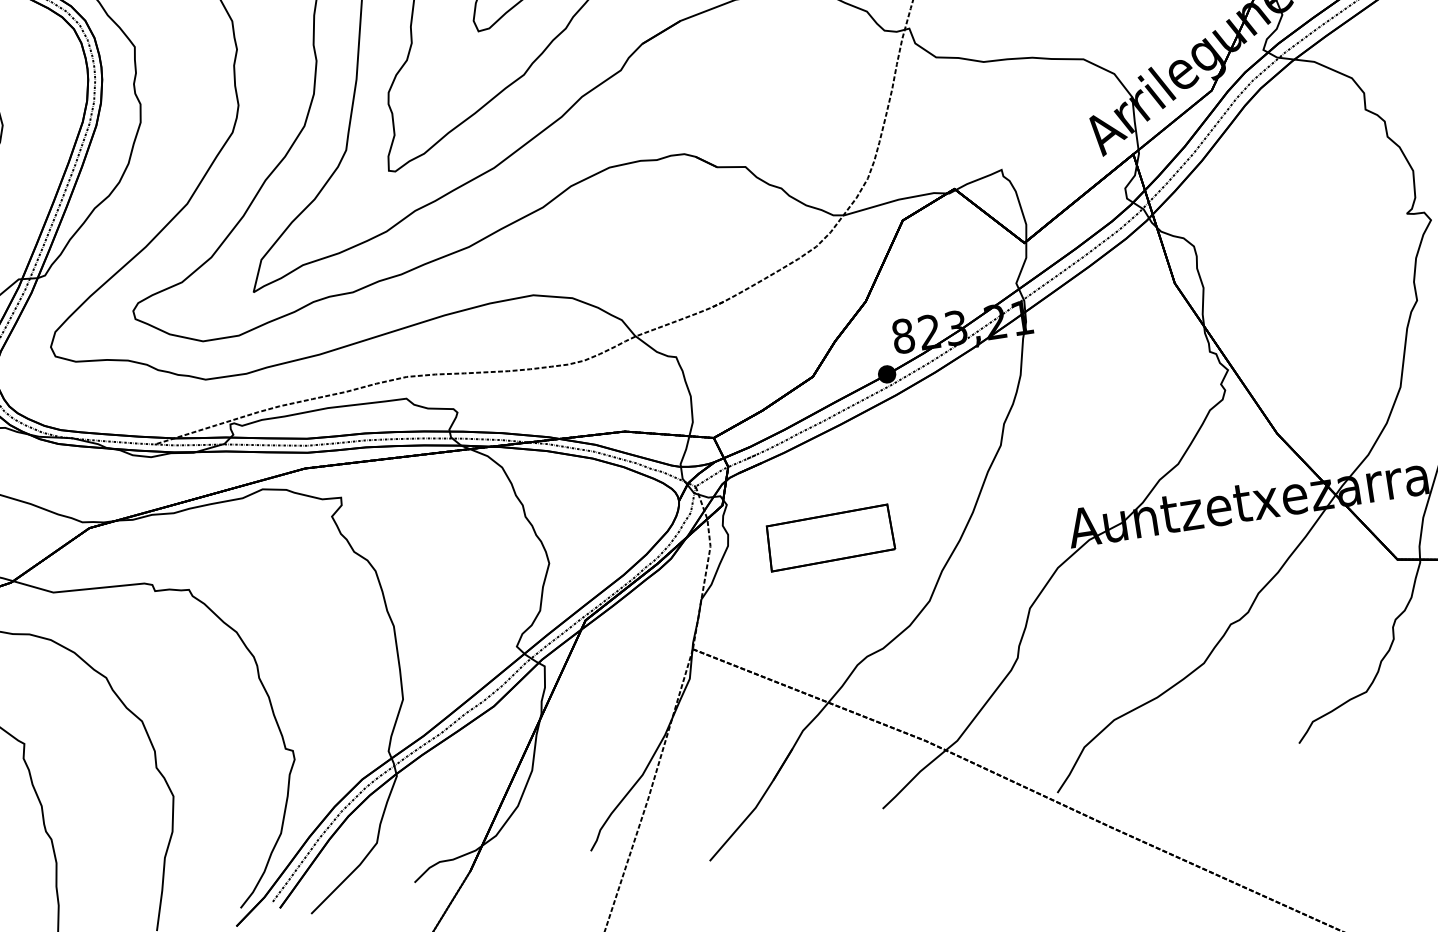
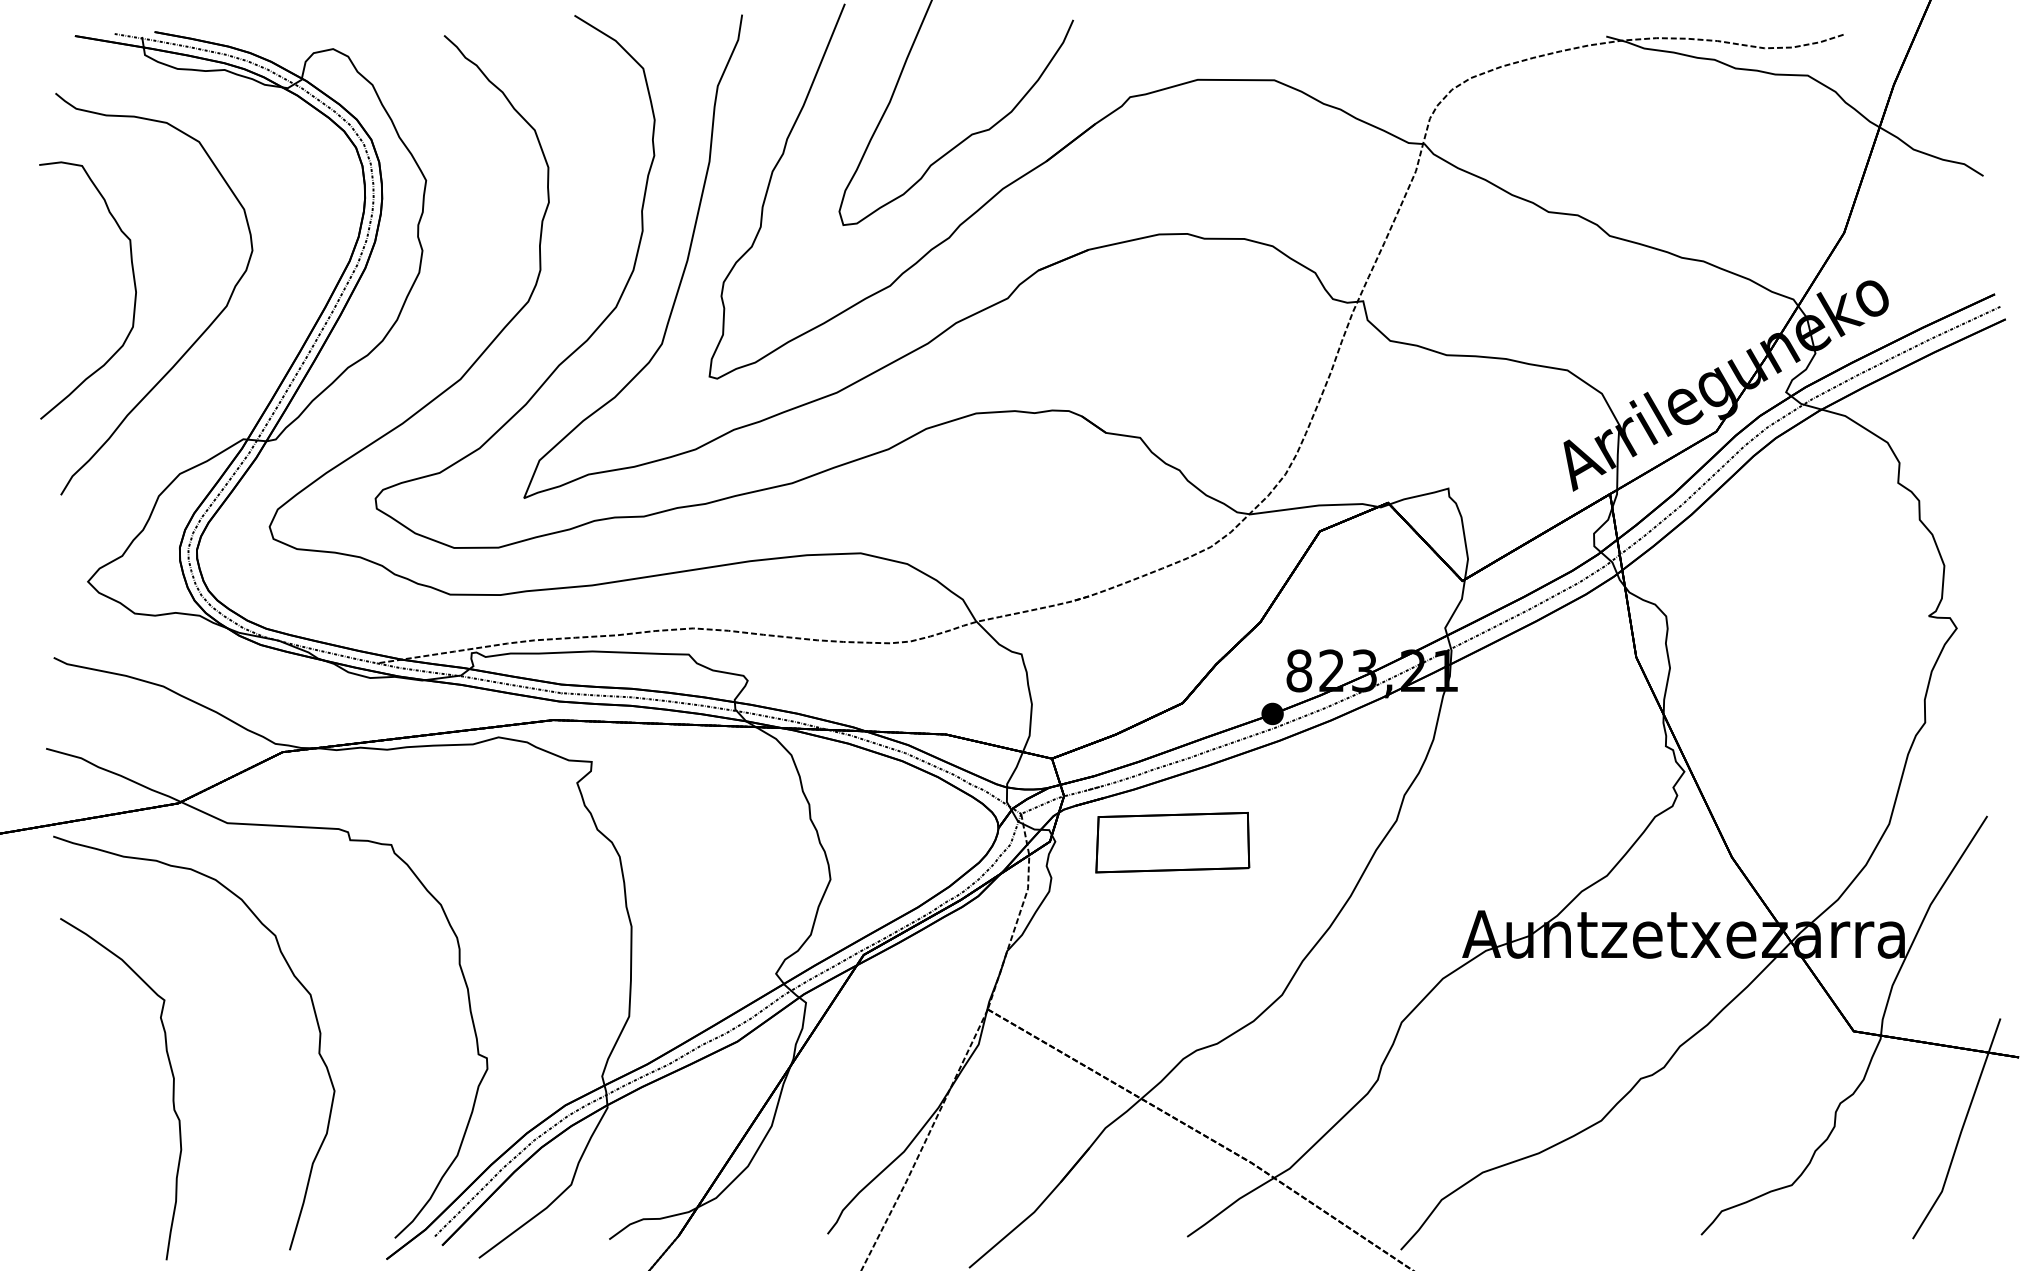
part: (829, 537) -> (1172, 842), moved

